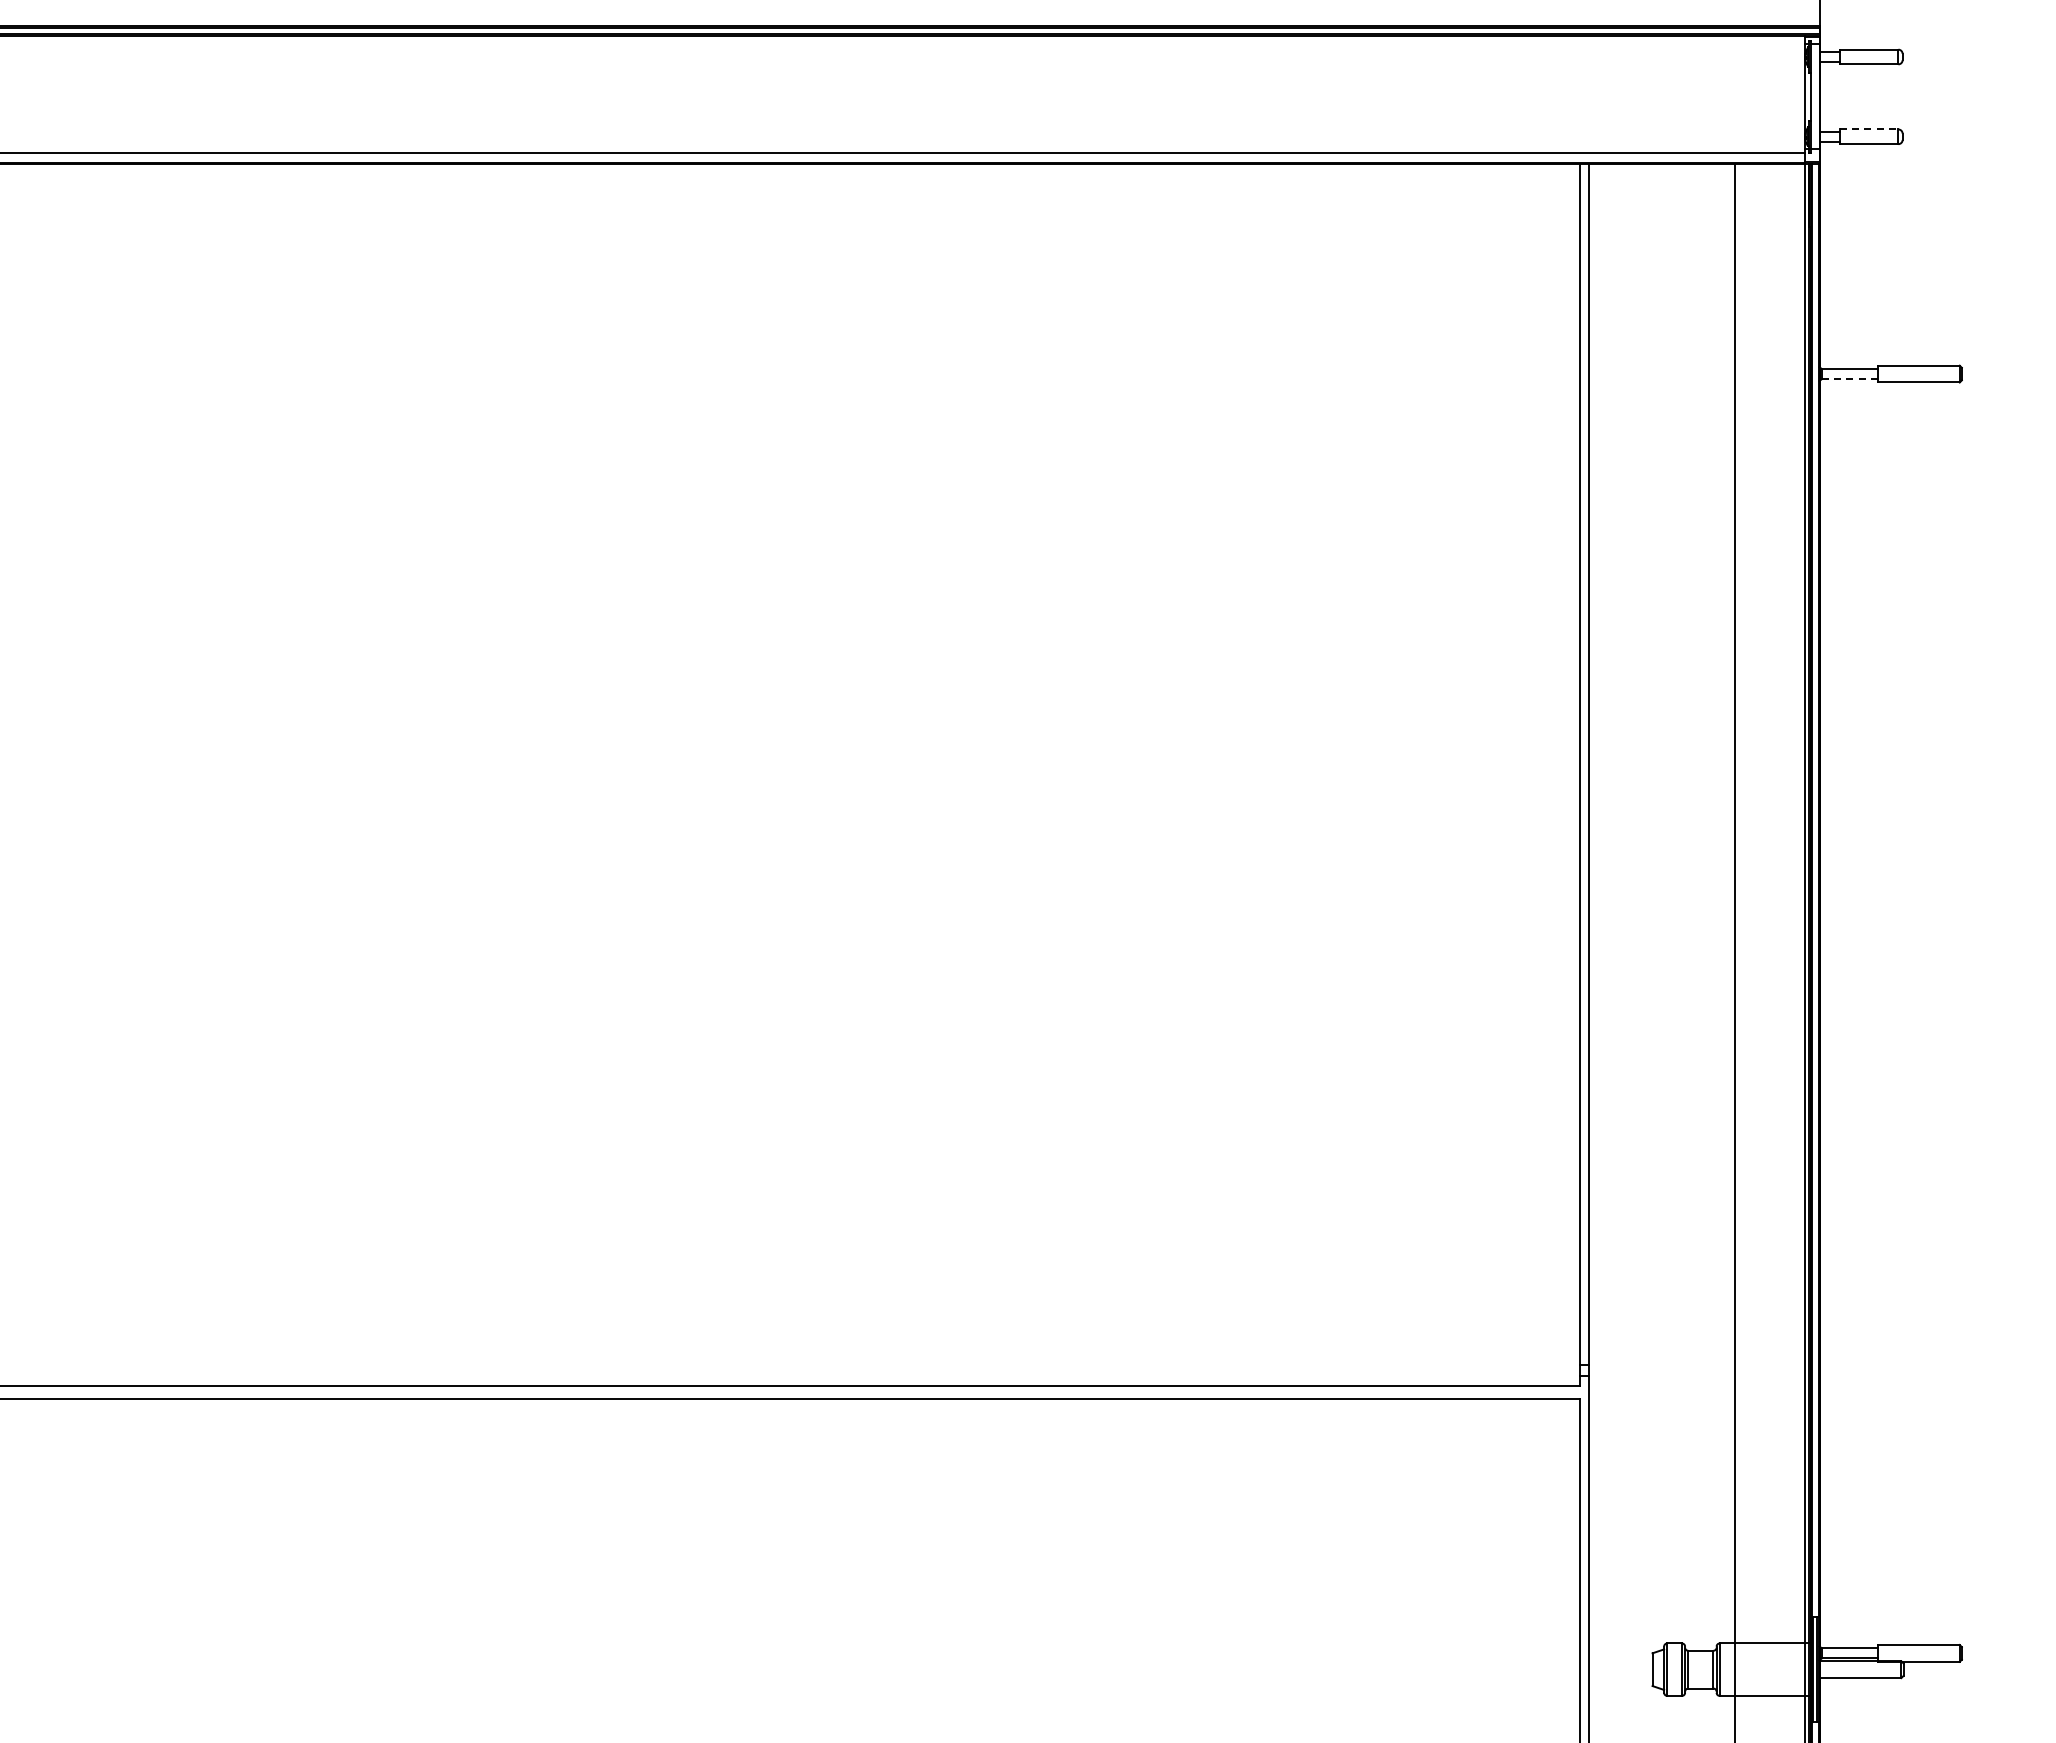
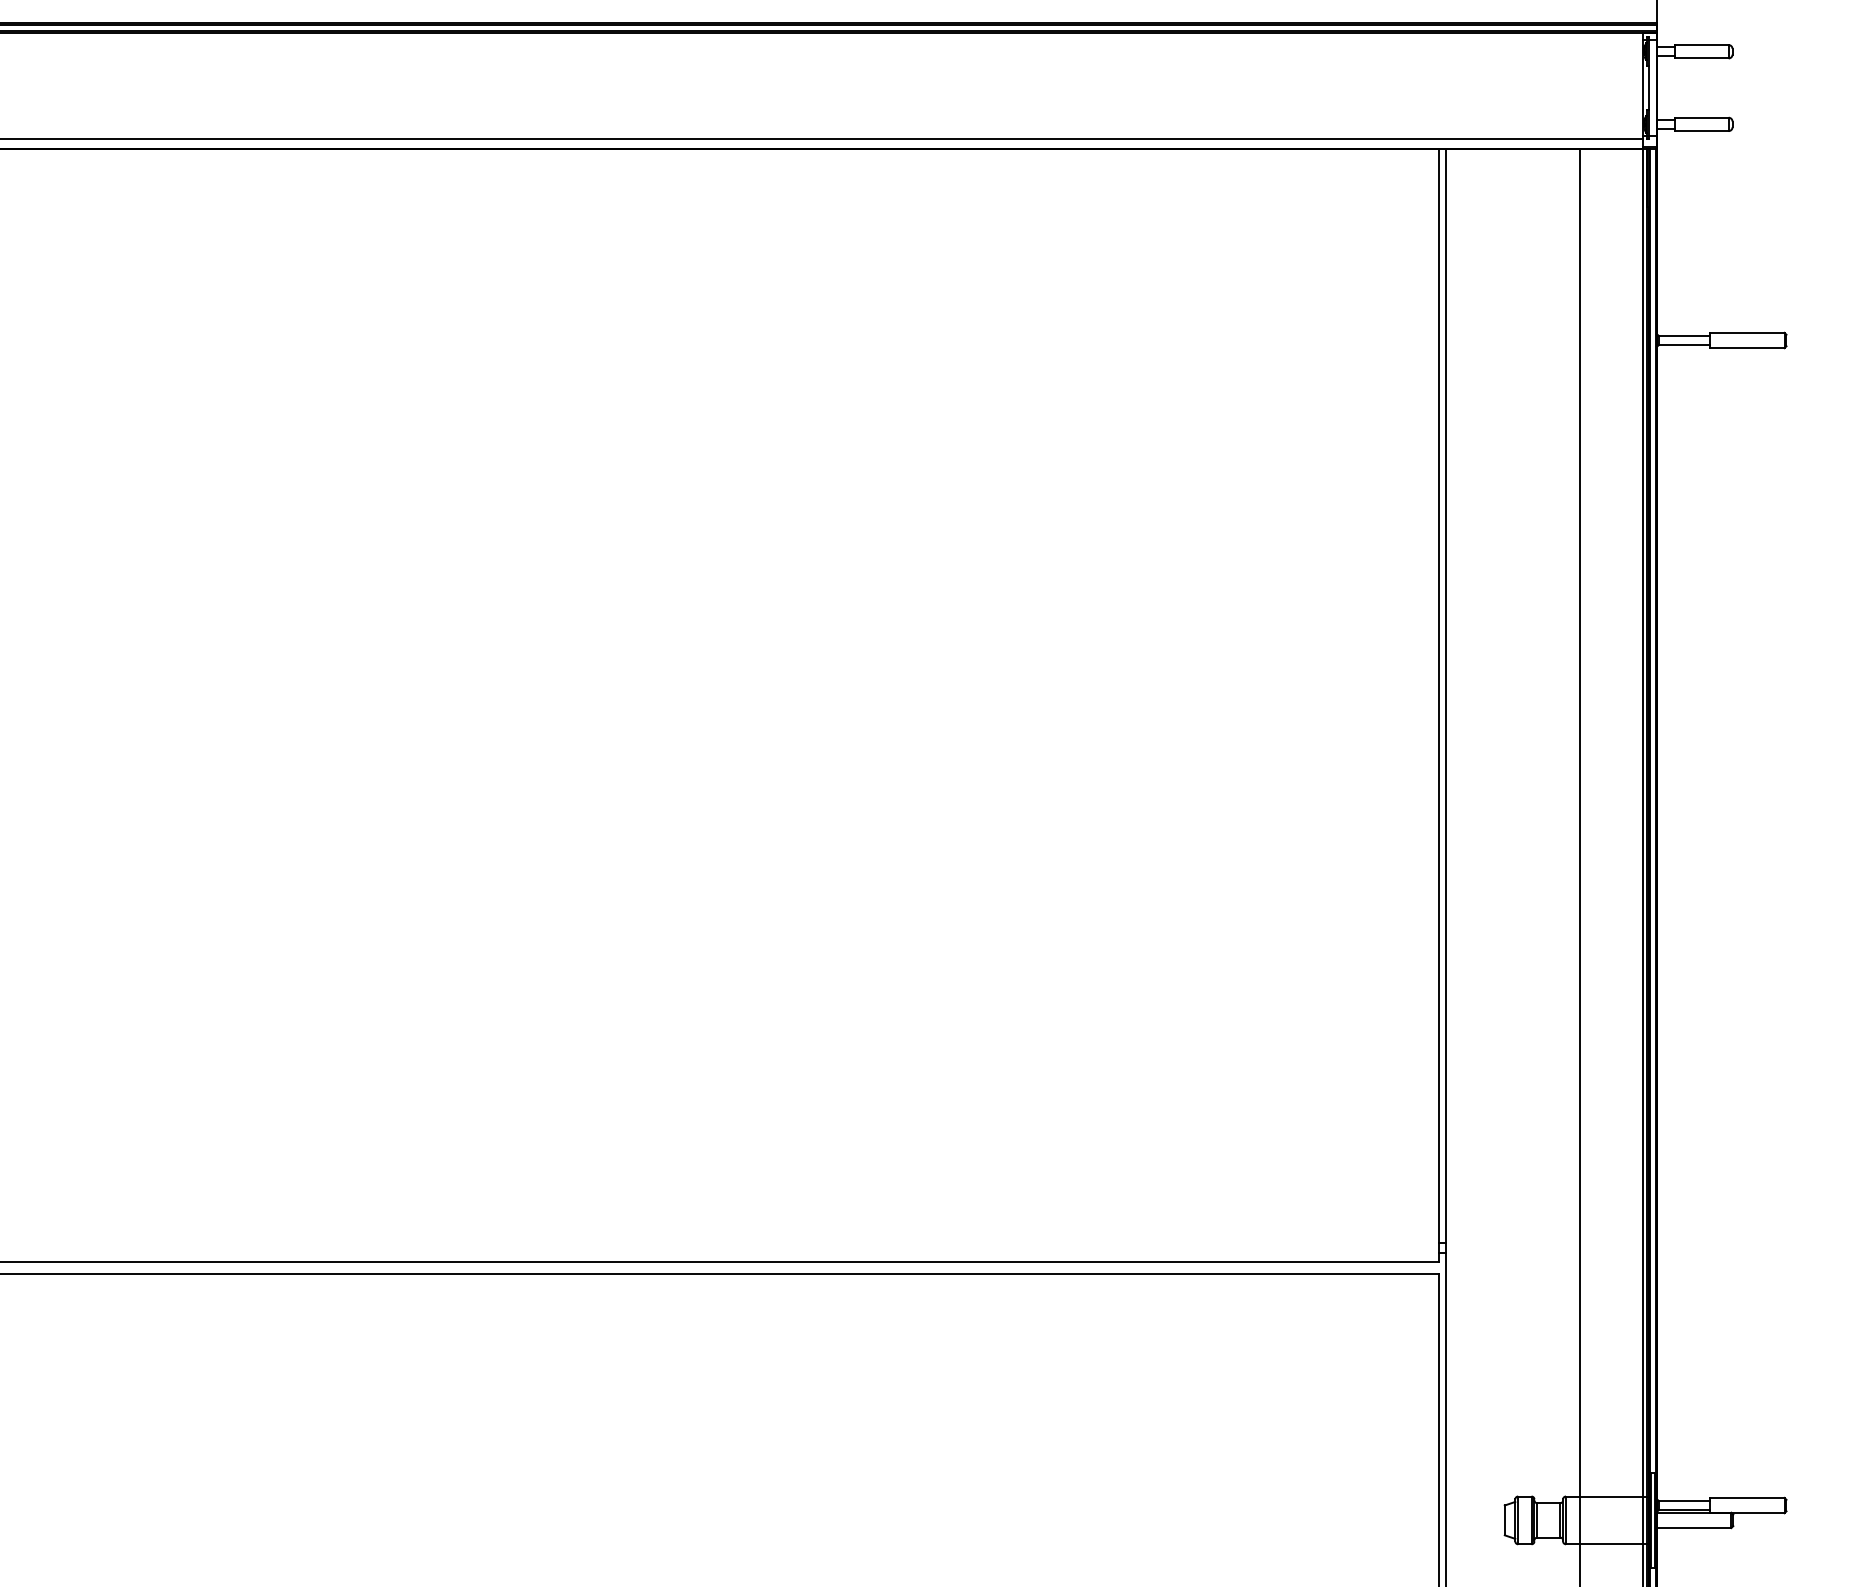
line: (1869, 129) -> (1702, 117), dashed -> solid
line: (1850, 379) -> (1685, 345), dashed -> solid

